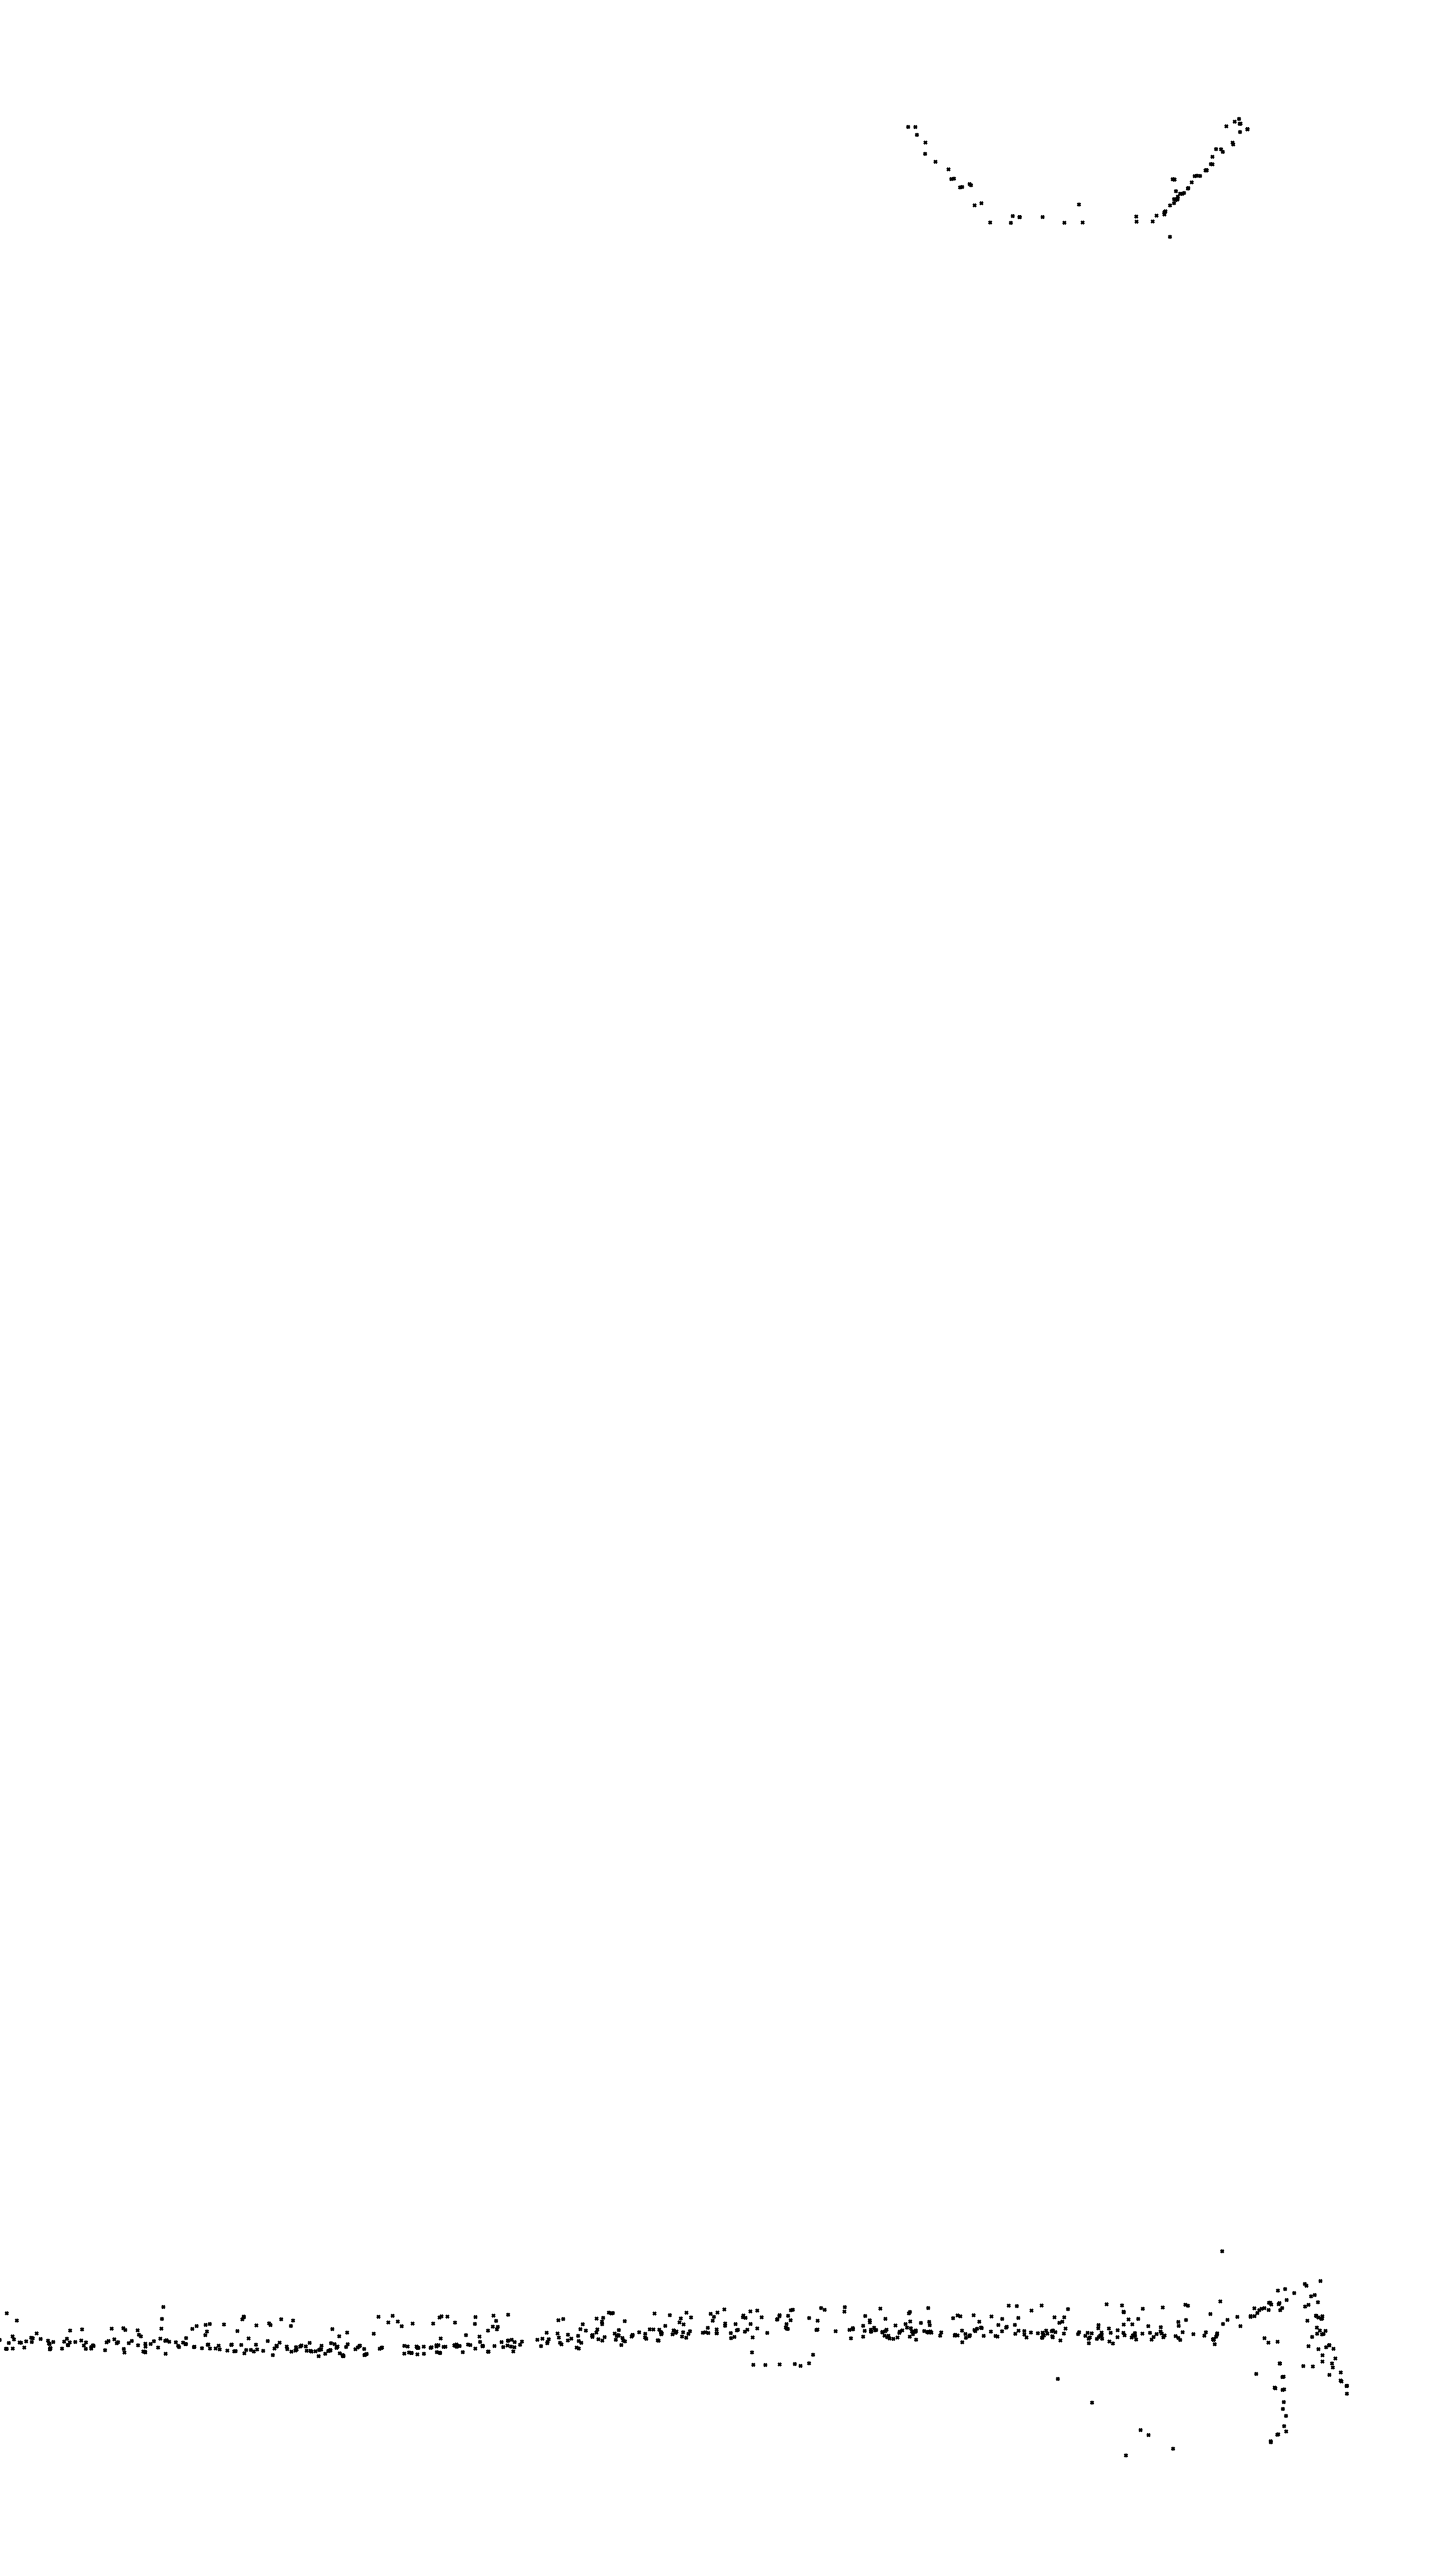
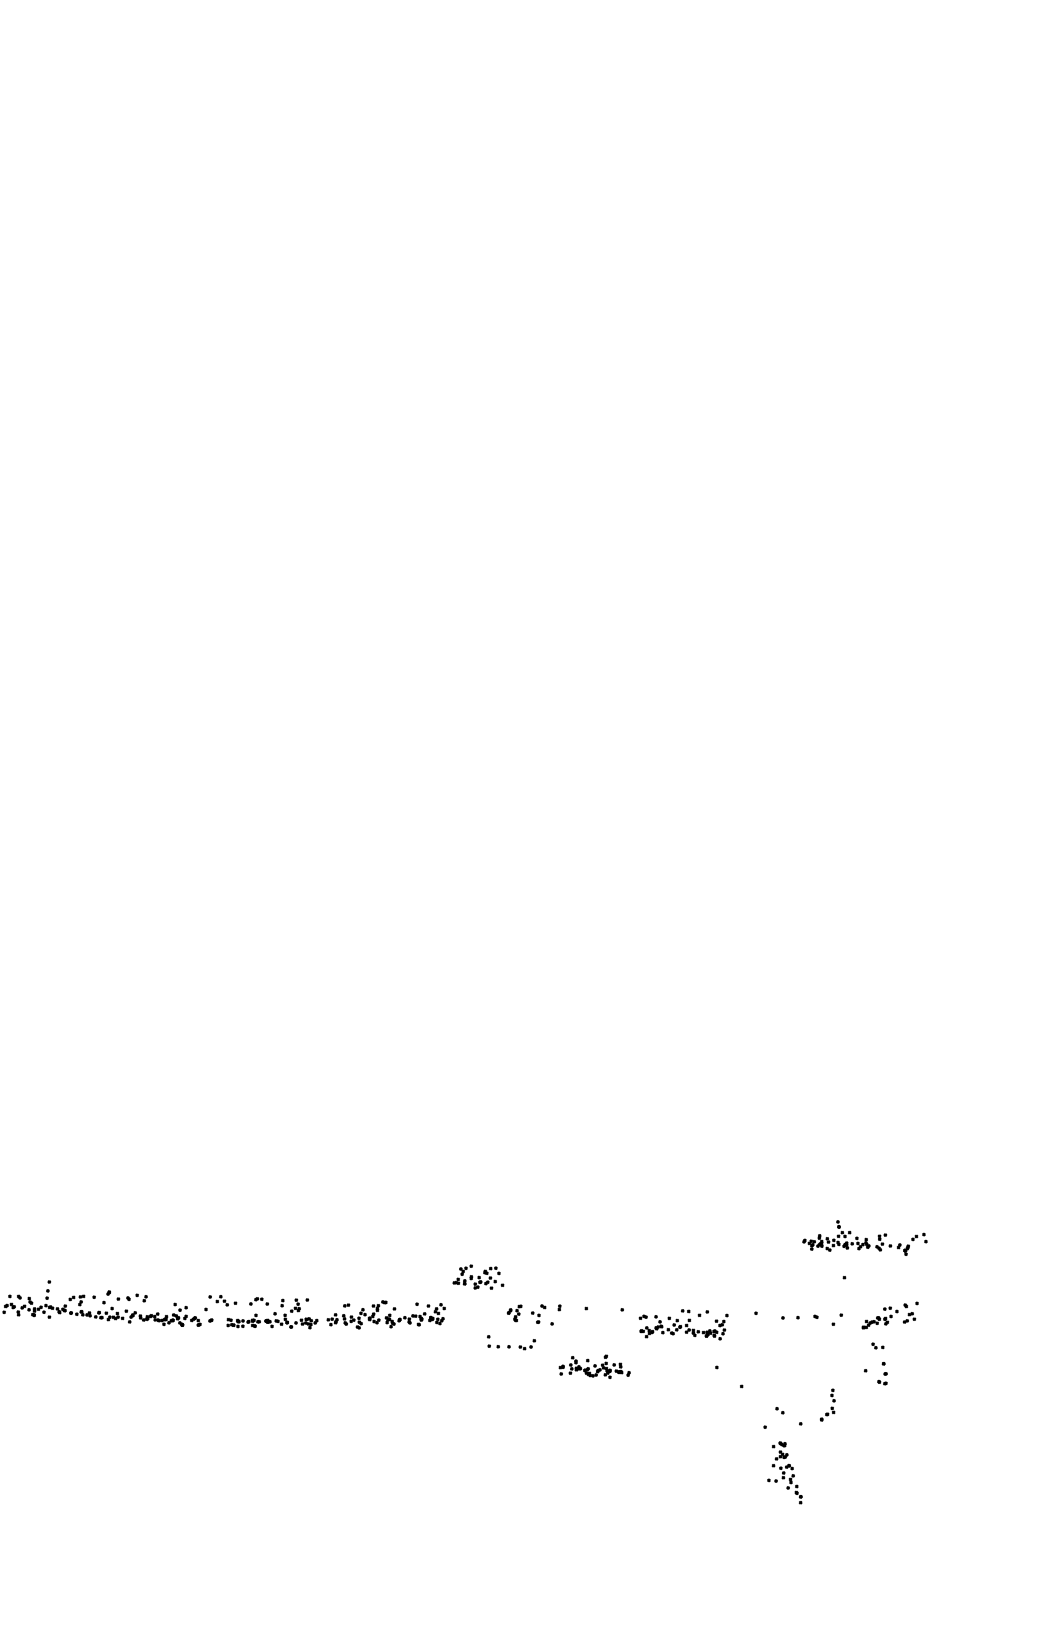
part: (734, 2323) -> (478, 1277), moved
part: (1159, 2324) -> (865, 1237), moved
part: (895, 2325) -> (595, 1365), moved
part: (1324, 2354) -> (785, 1472), moved
part: (1278, 2422) -> (828, 1405), moved

